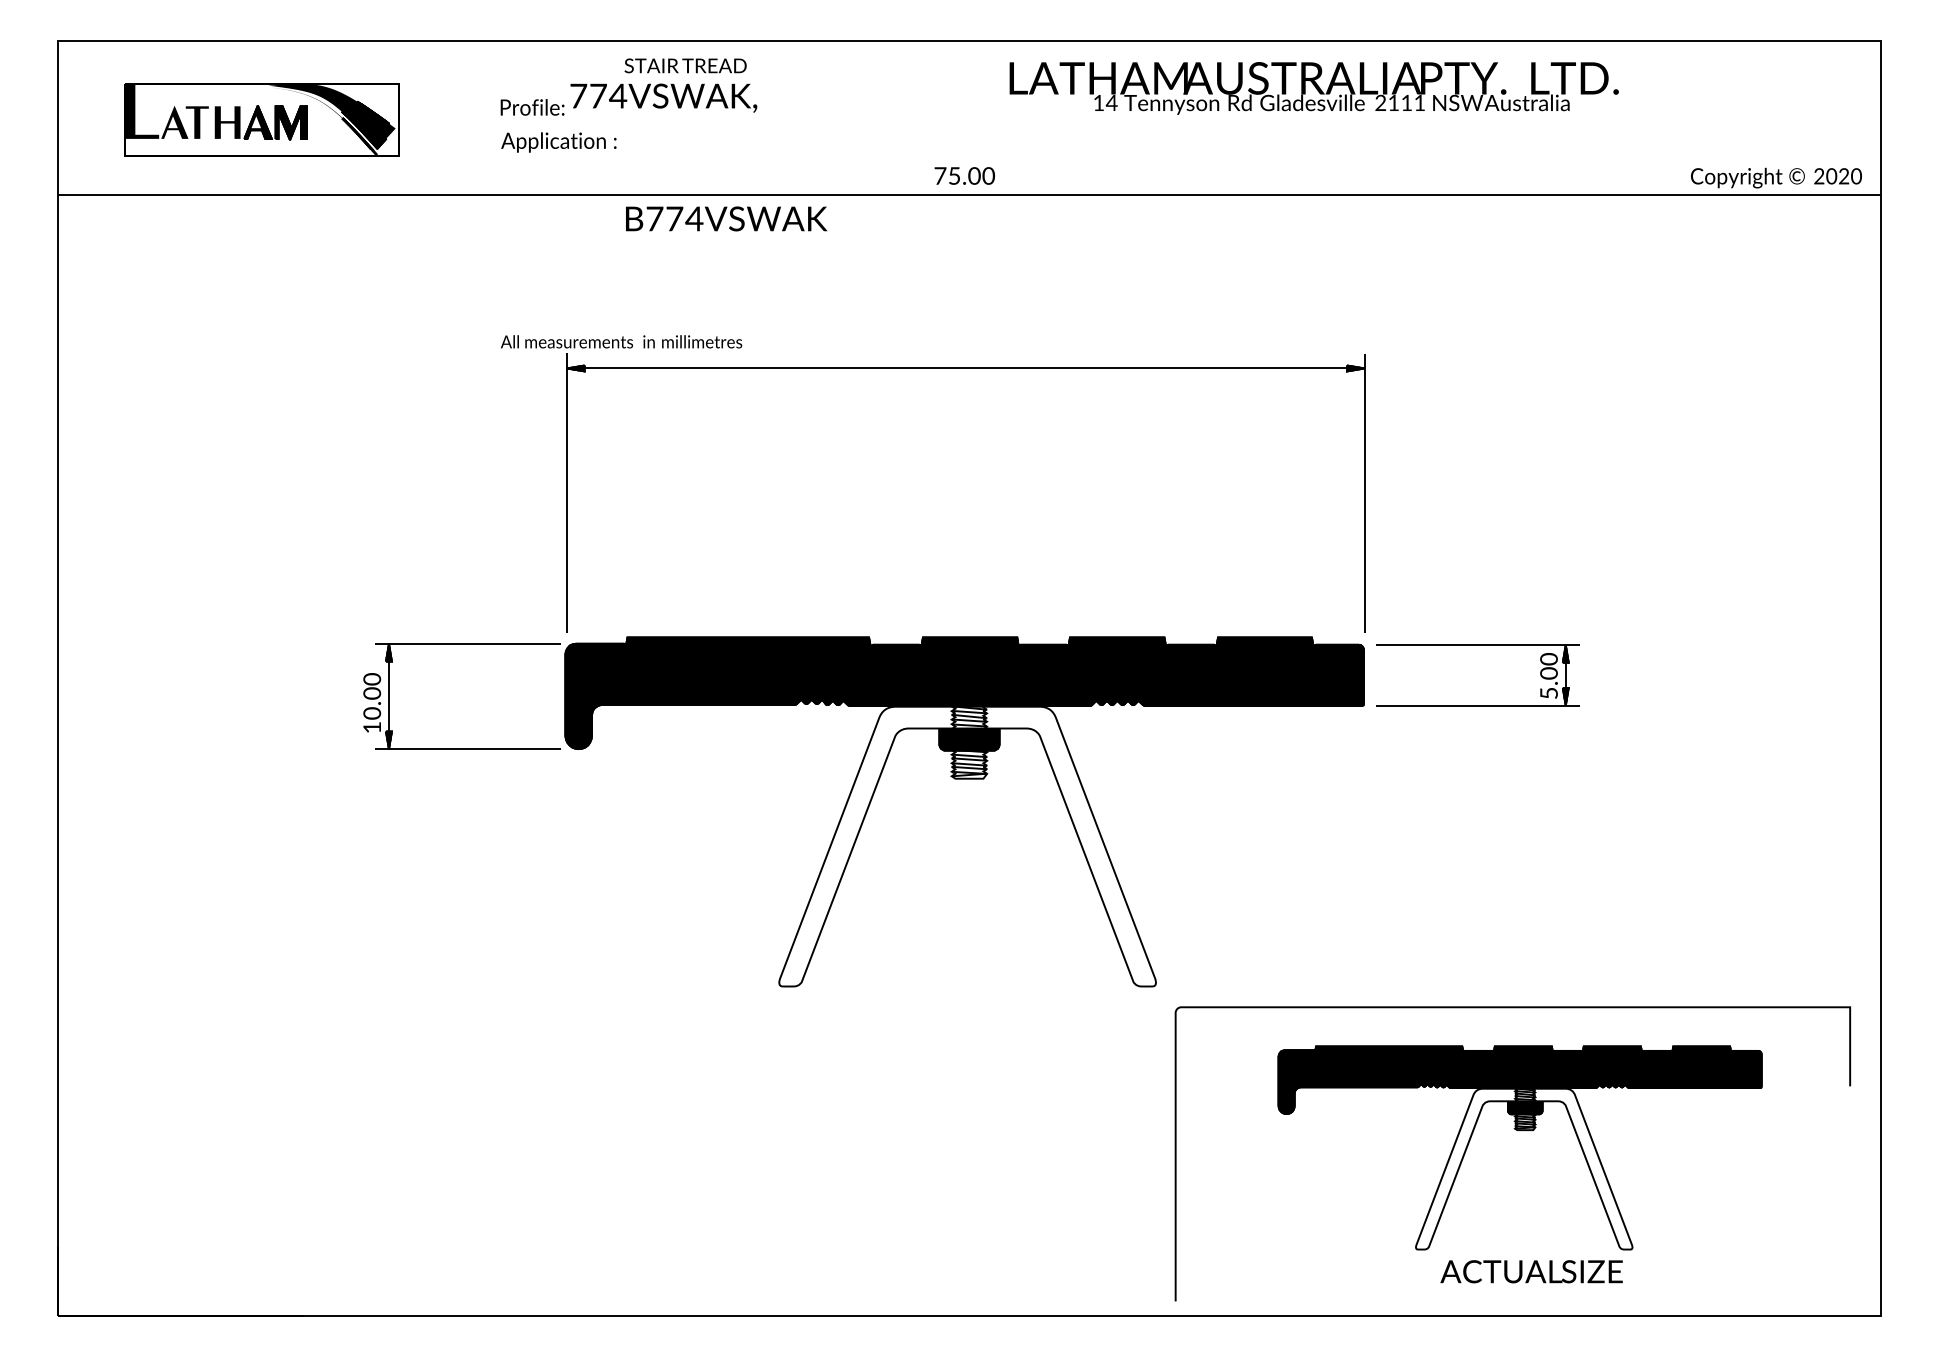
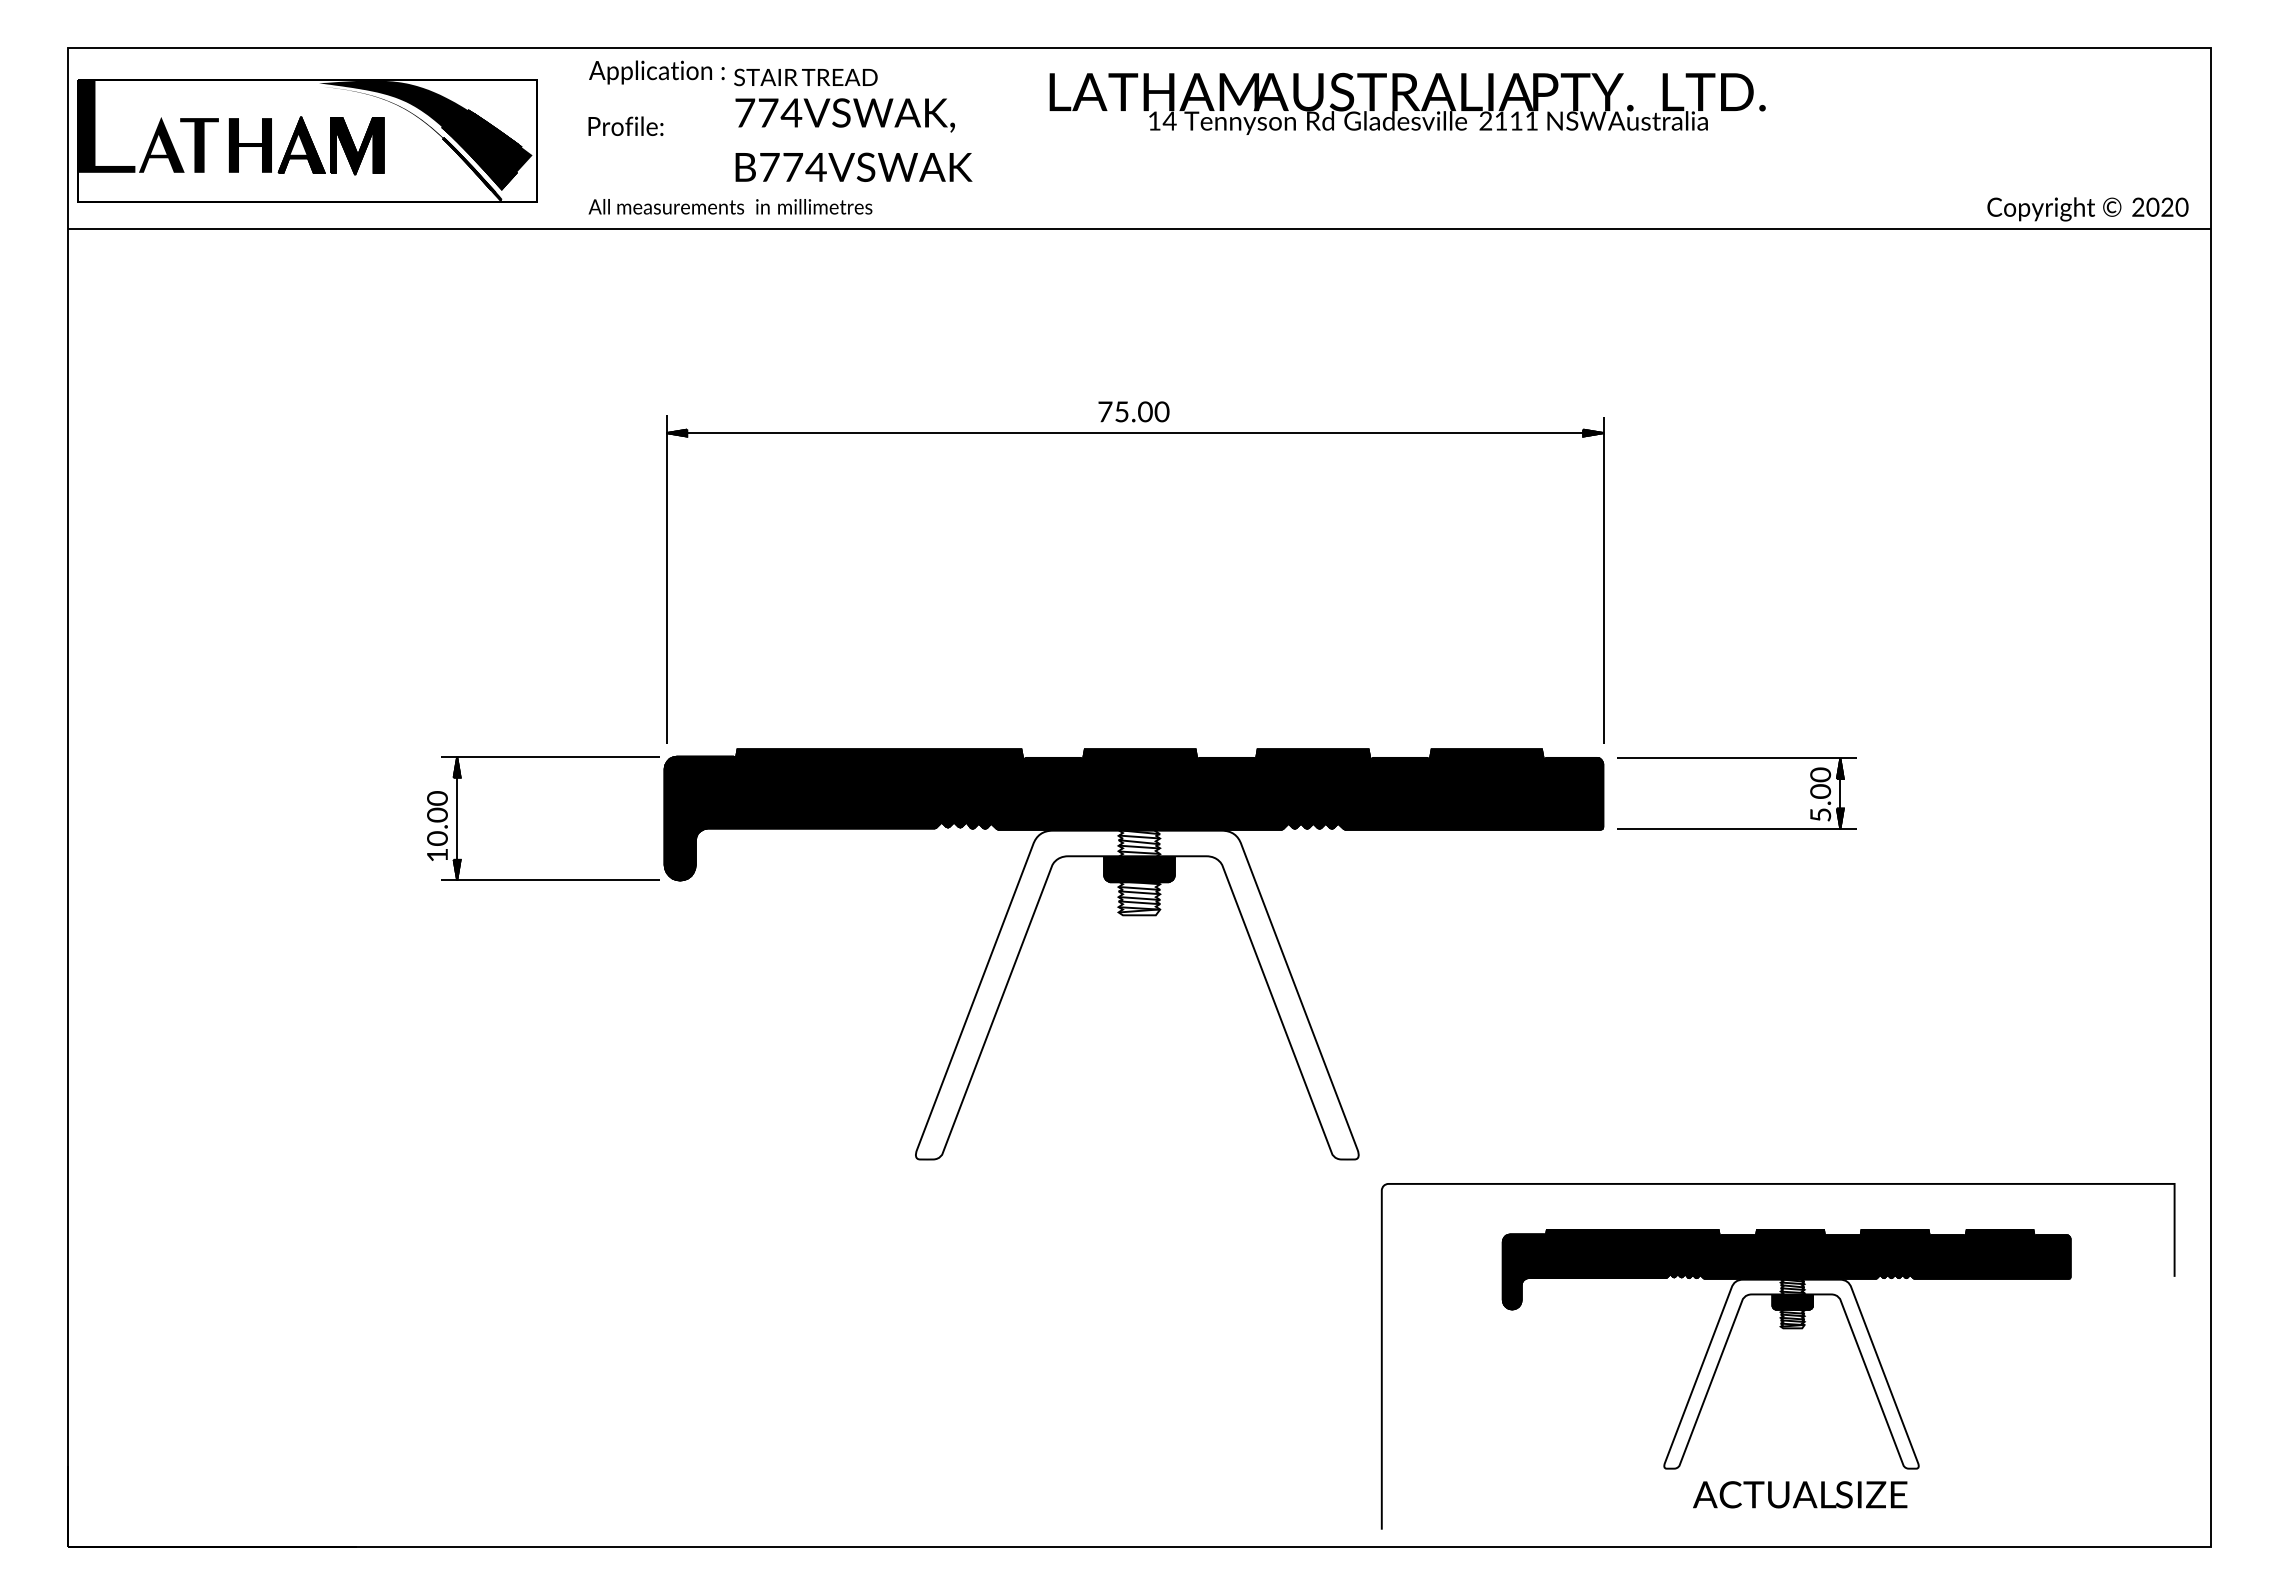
text: (1314, 88) -> (1407, 103), moved
text: (663, 98) -> (844, 115), moved
part: (261, 119) -> (307, 140), size x1.43
text: (558, 142) -> (656, 72), moved
text: (964, 175) -> (1133, 411), moved
text: (726, 218) -> (853, 166), moved
text: (621, 341) -> (730, 206), moved

